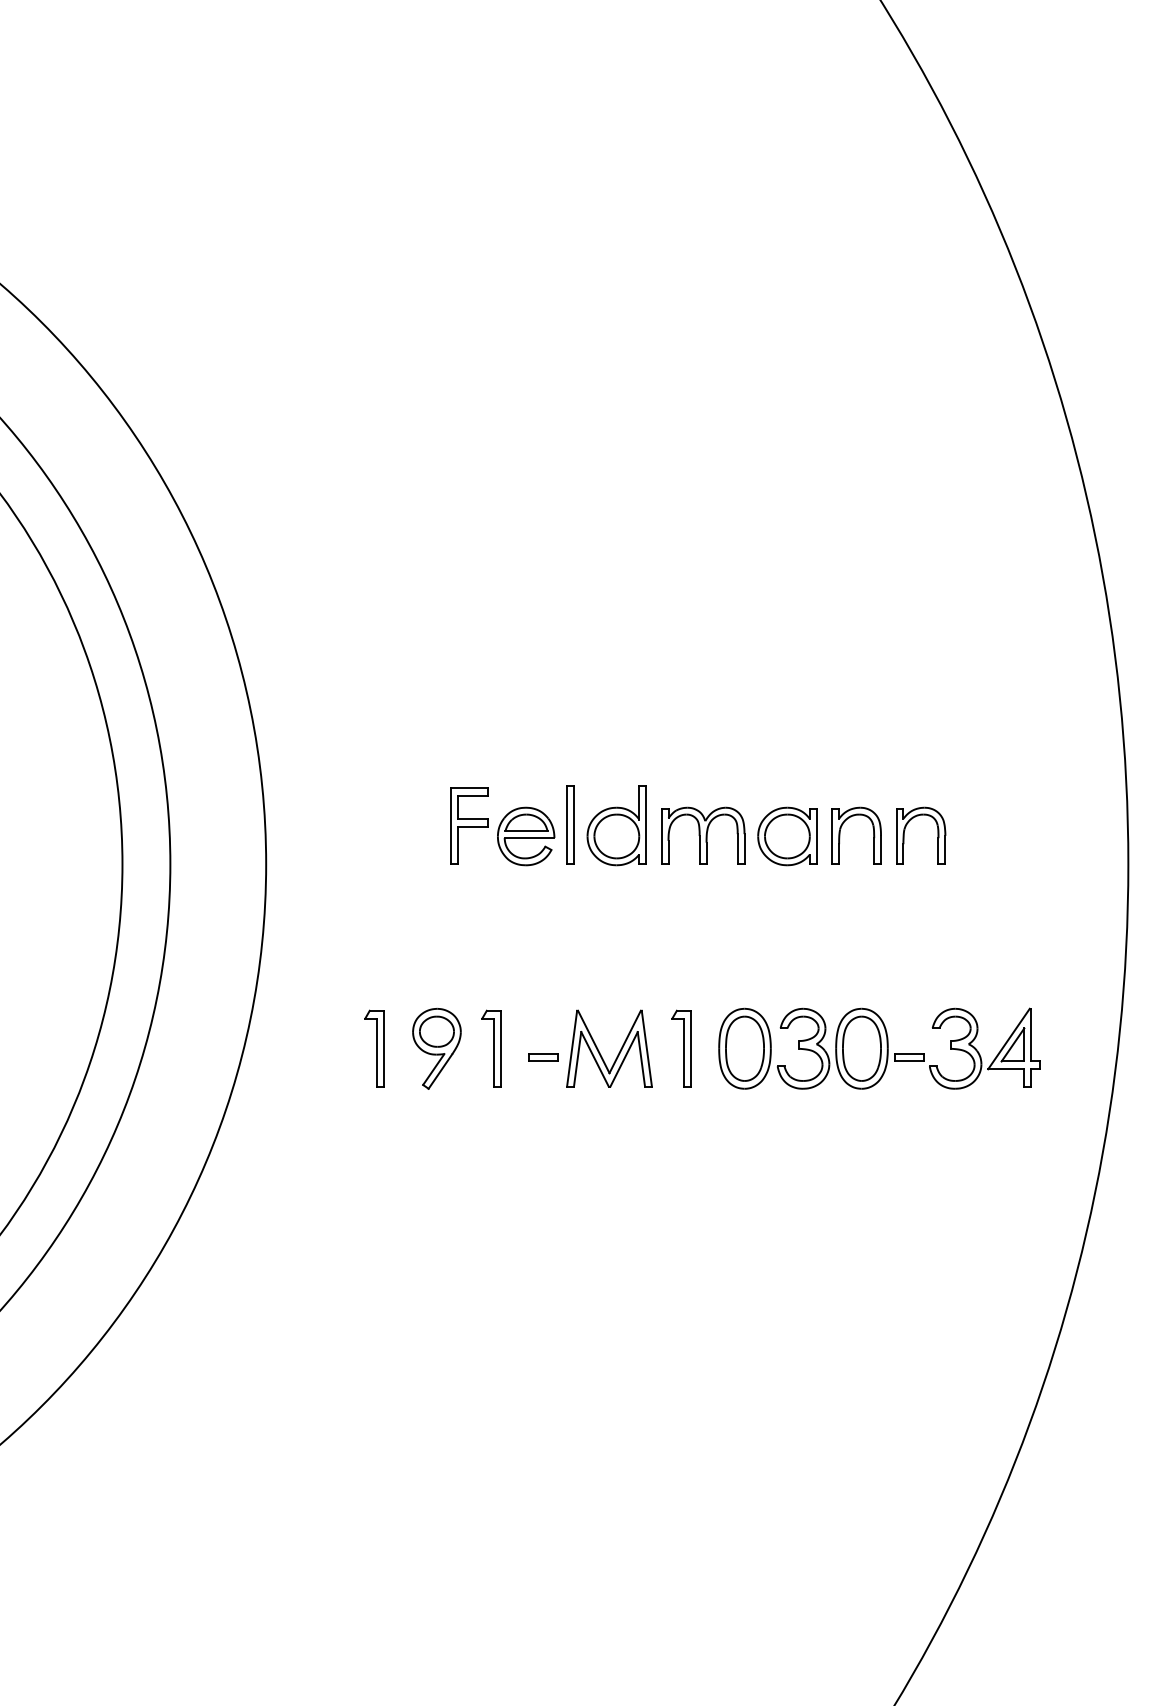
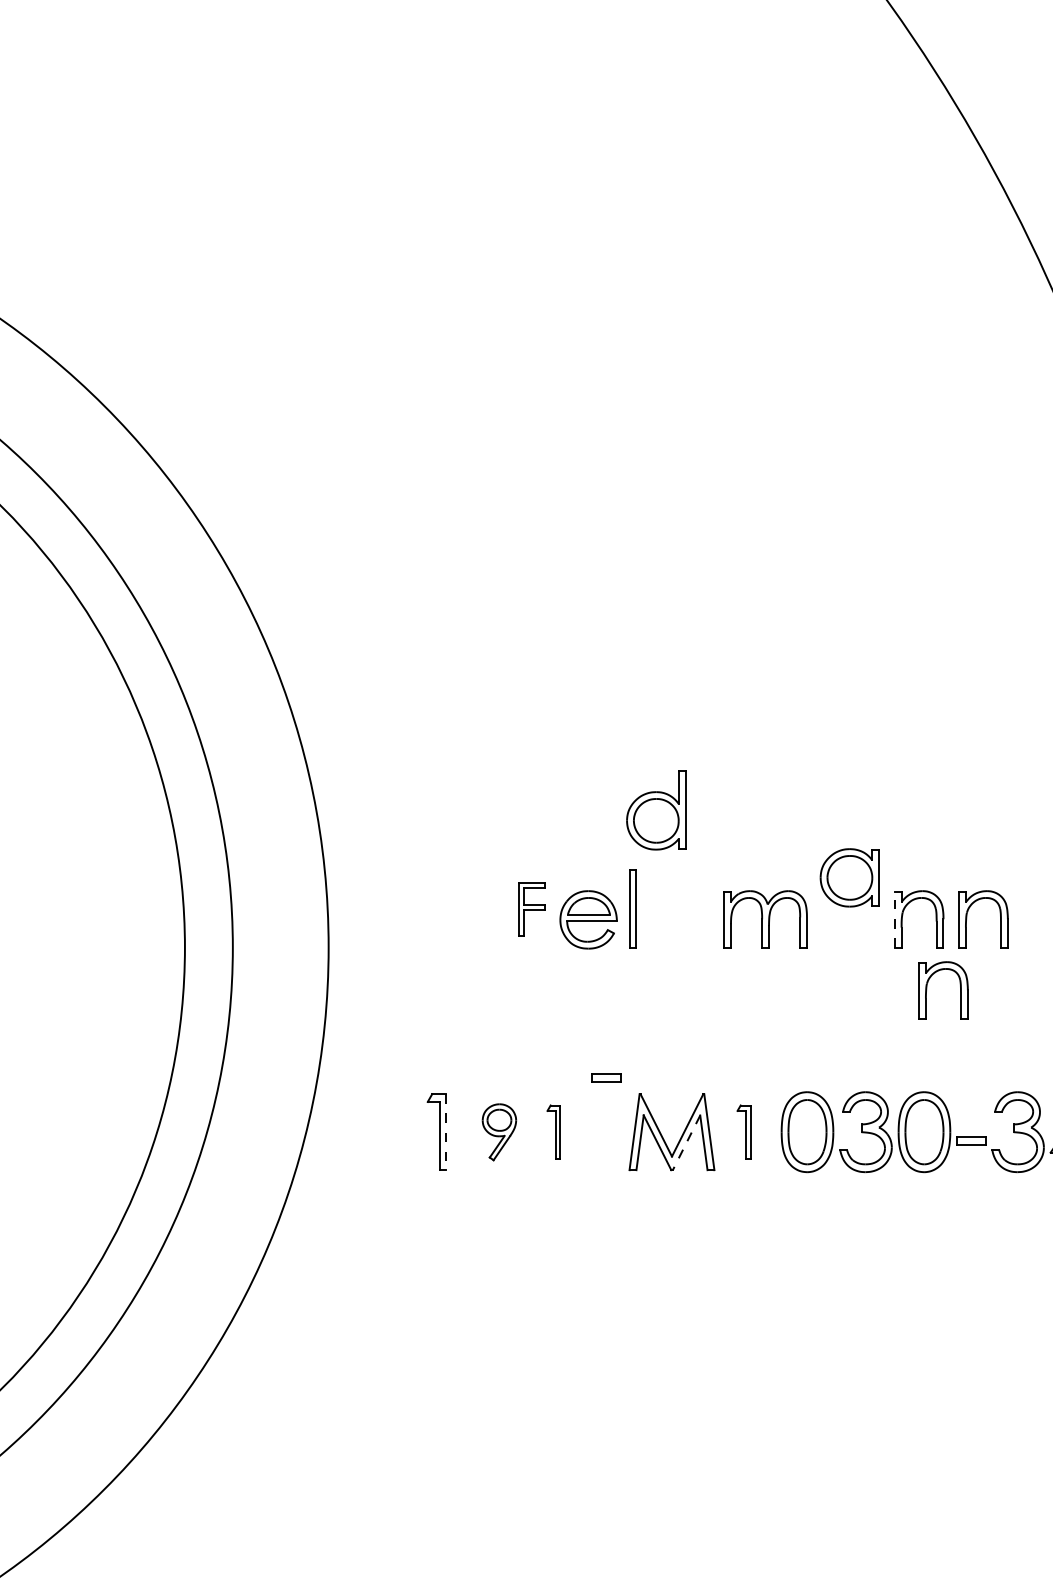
part: (469, 825) -> (531, 908), size x0.7
part: (616, 825) -> (655, 809), moved
part: (787, 836) -> (849, 877), moved
line: (832, 836) -> (894, 919), solid -> dashed
part: (897, 906) -> (959, 989), added
line: (383, 1048) -> (445, 1131), solid -> dashed
part: (436, 1048) -> (498, 1131), size x0.7
part: (491, 1048) -> (553, 1131), size x0.7
part: (681, 1048) -> (743, 1131), size x0.7
part: (543, 1057) -> (605, 1077), moved
line: (624, 1059) -> (686, 1142), solid -> dashed

